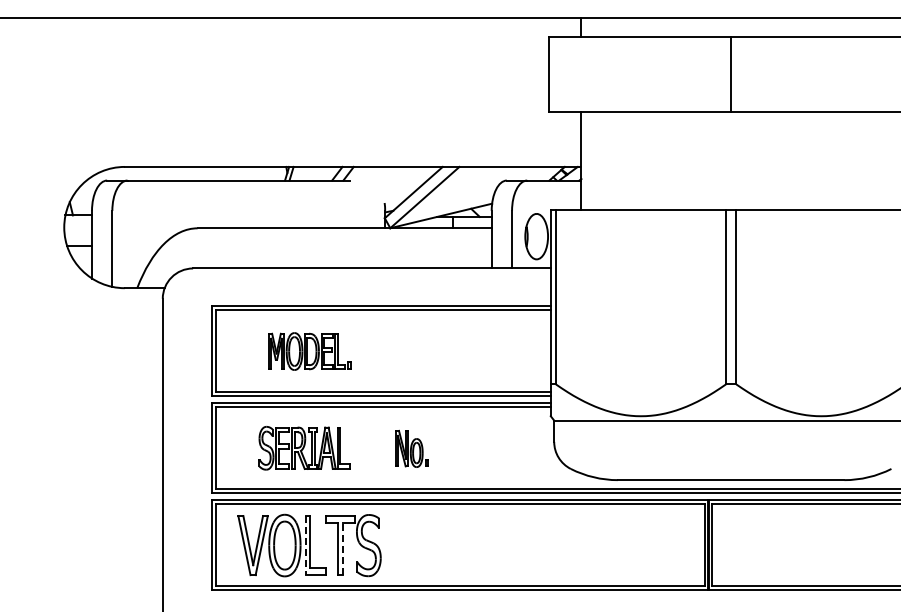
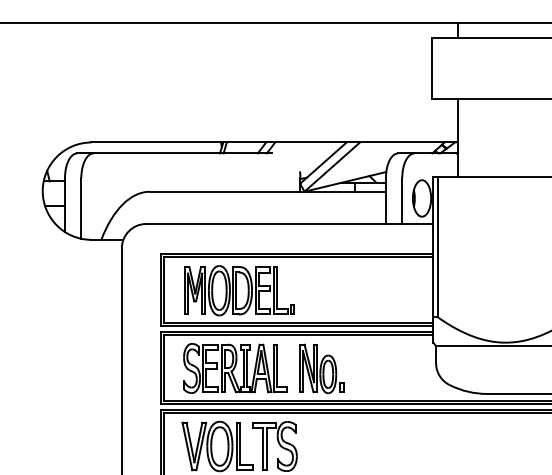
part: (309, 351) -> (239, 290), size x1.67
part: (304, 447) -> (235, 367), size x1.43
part: (411, 448) -> (321, 368), size x1.67
line: (305, 545) -> (236, 446), dashed -> solid
line: (342, 548) -> (266, 448), dashed -> solid

